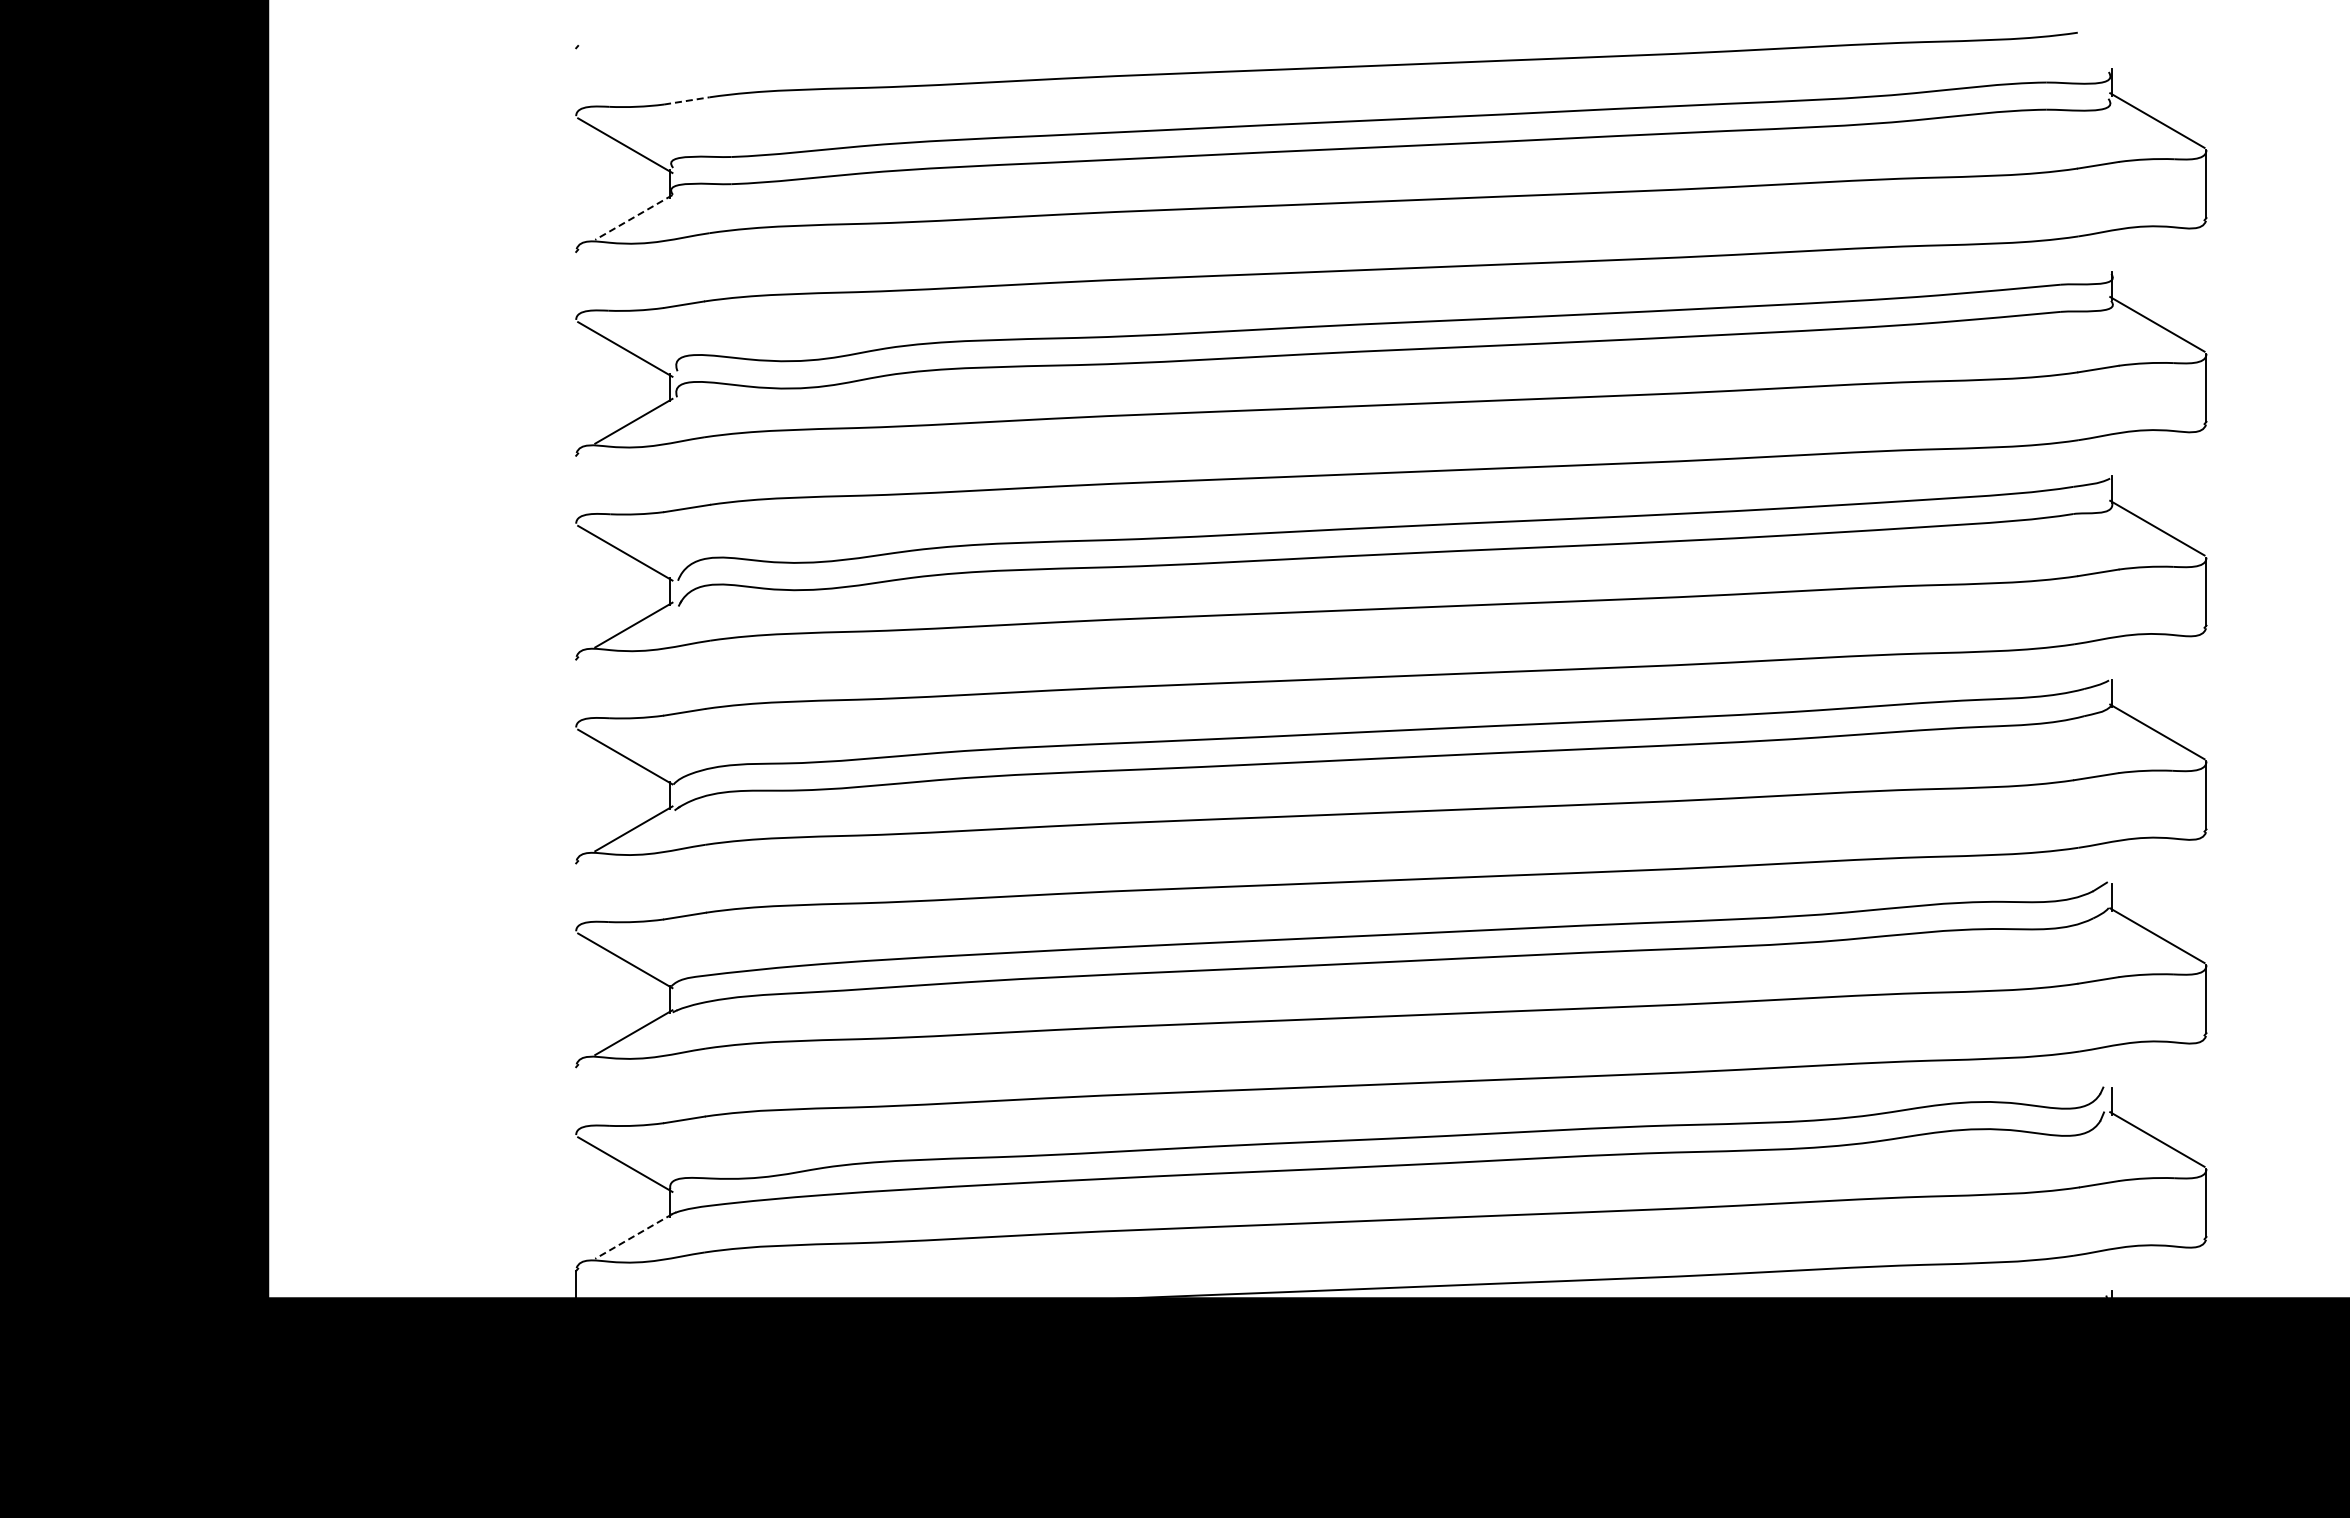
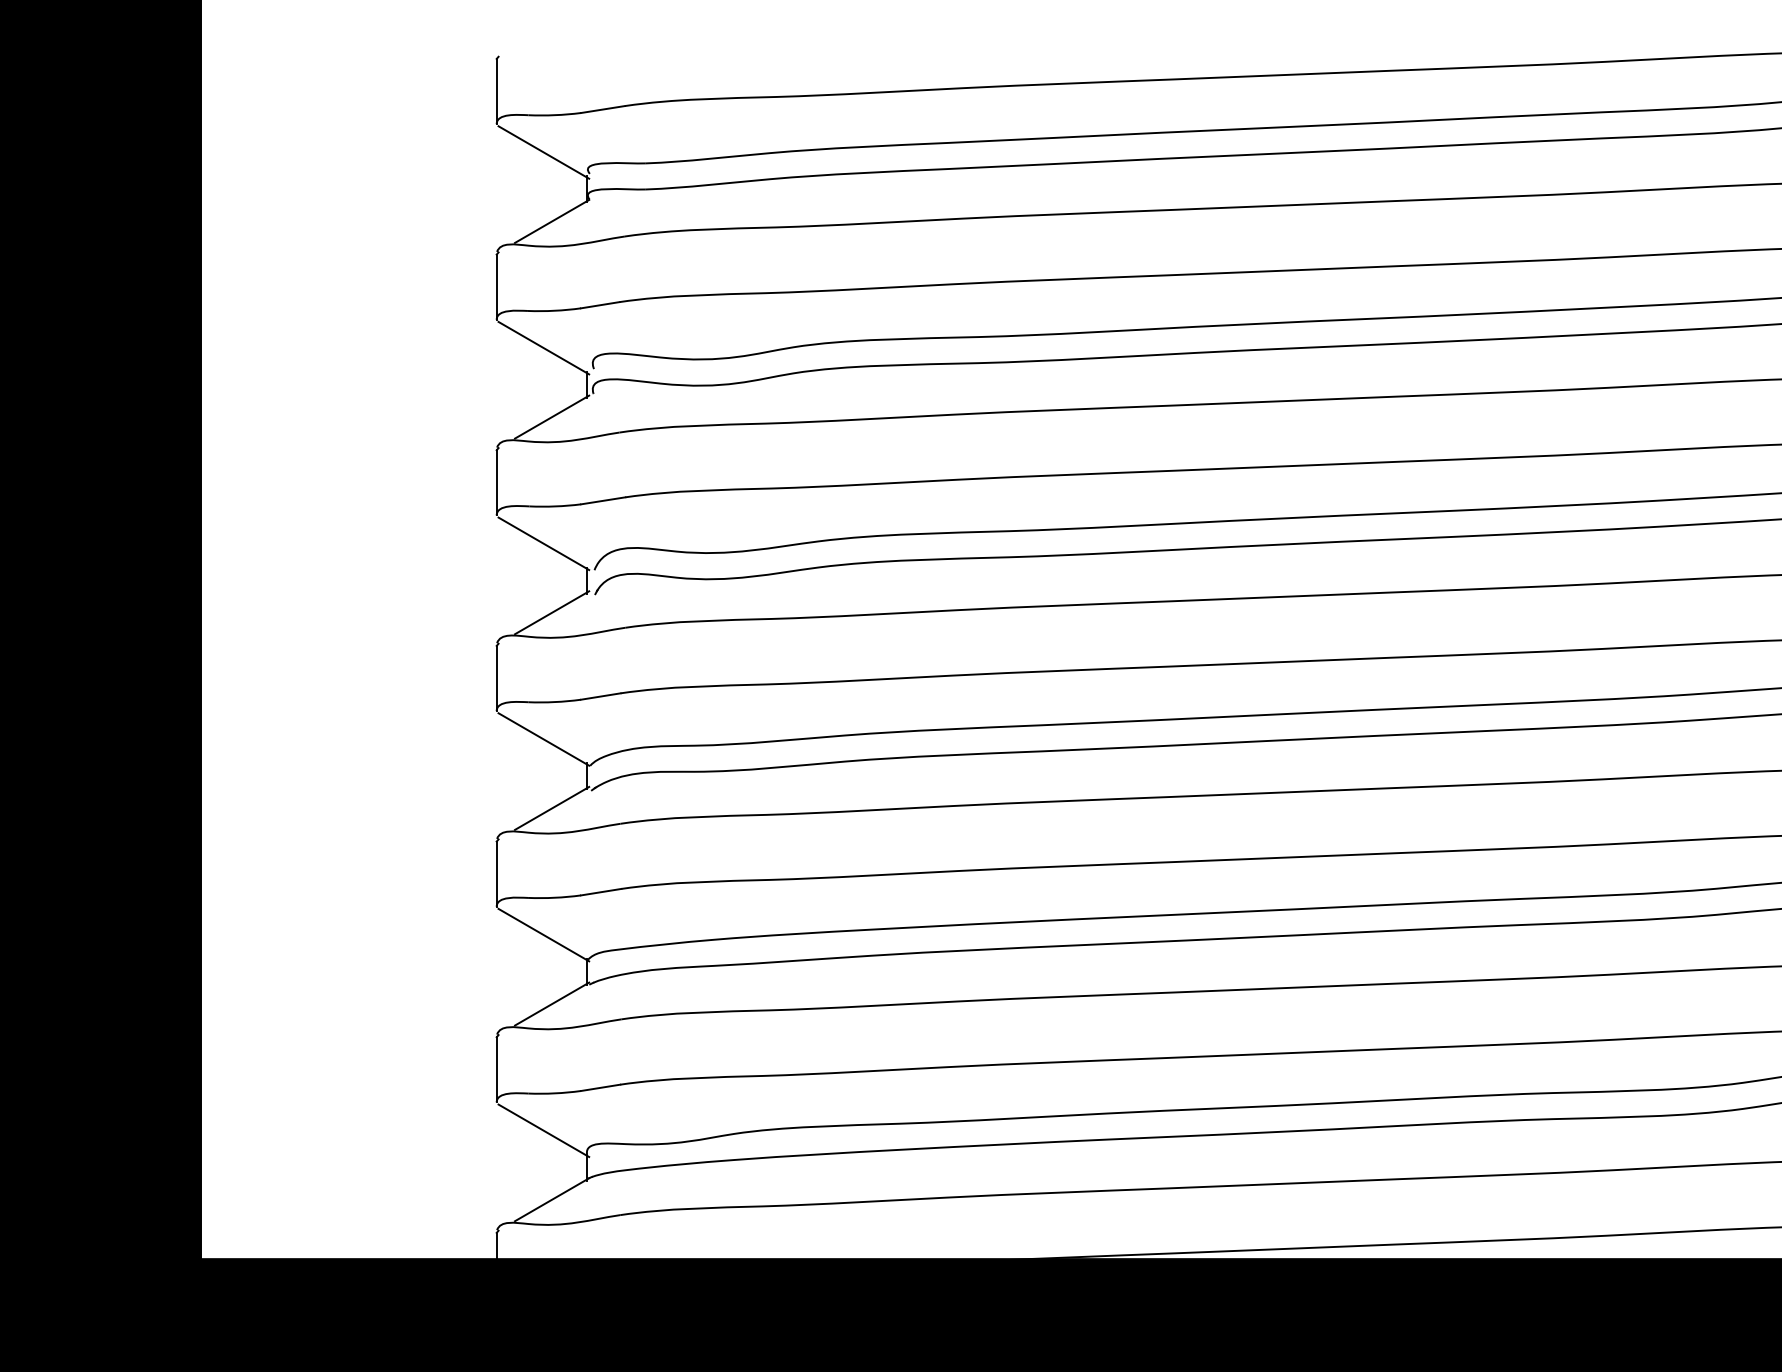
line: (576, 82) -> (497, 91), added
line: (687, 100) -> (603, 109), dashed -> solid
line: (633, 217) -> (551, 221), dashed -> solid
line: (576, 285) -> (497, 286), added
line: (576, 489) -> (497, 482), added
line: (576, 693) -> (497, 678), added
line: (576, 897) -> (497, 874), added
line: (576, 1101) -> (497, 1070), added
line: (633, 1236) -> (551, 1199), dashed -> solid

